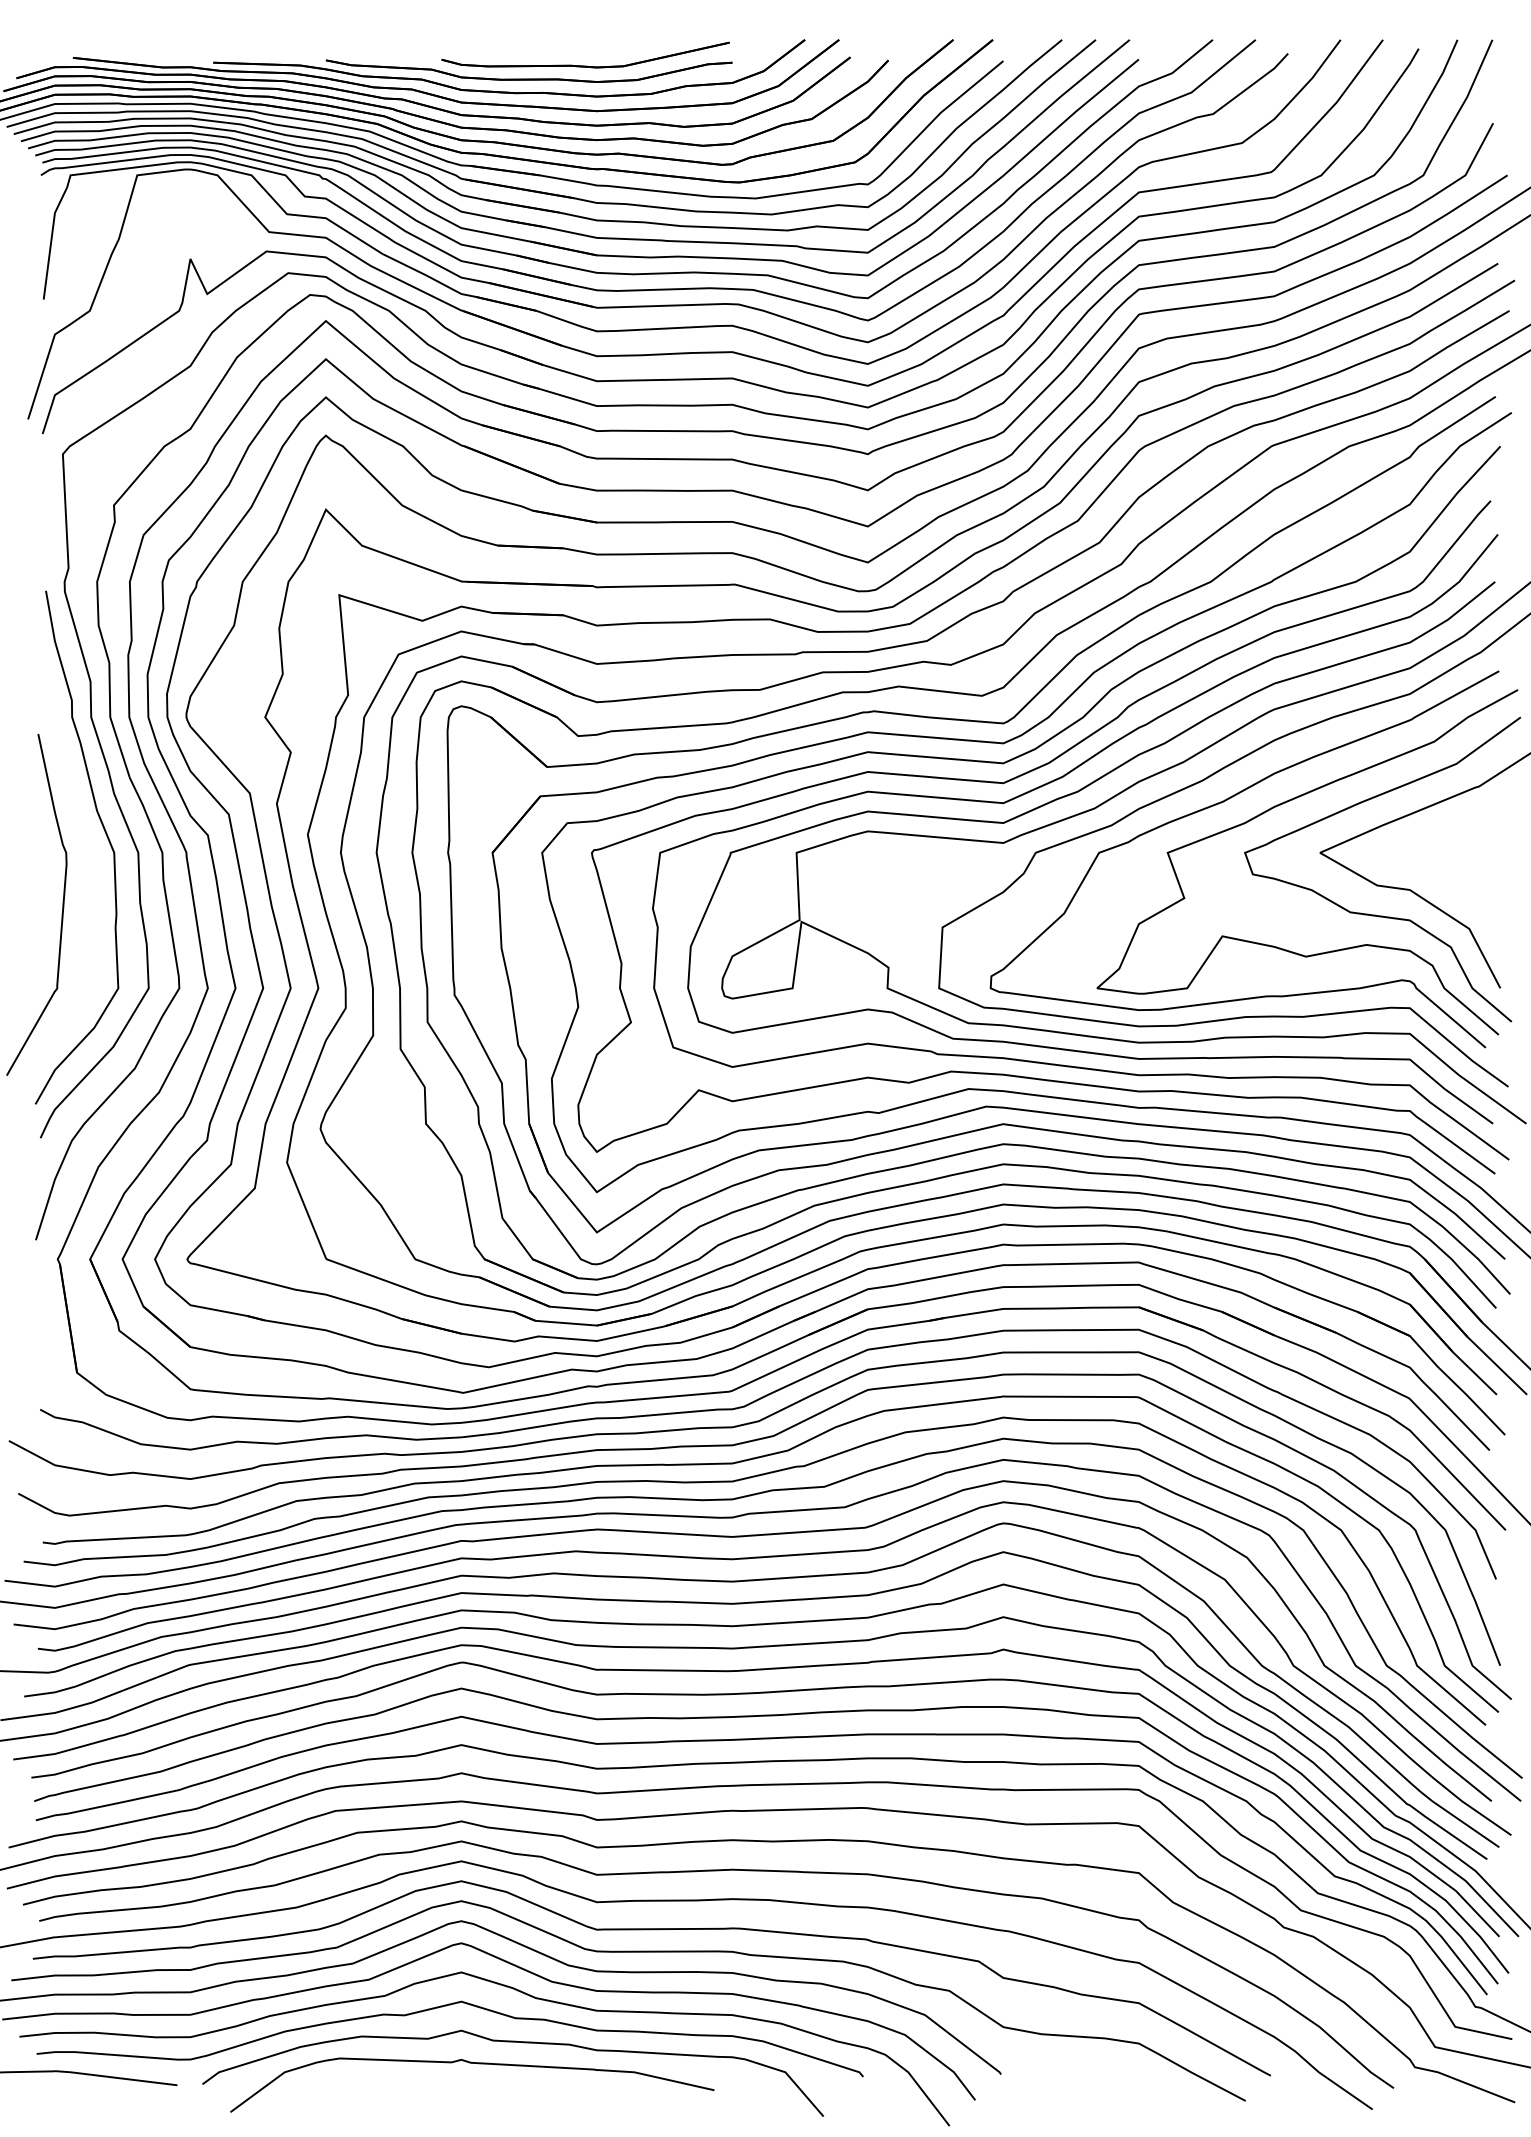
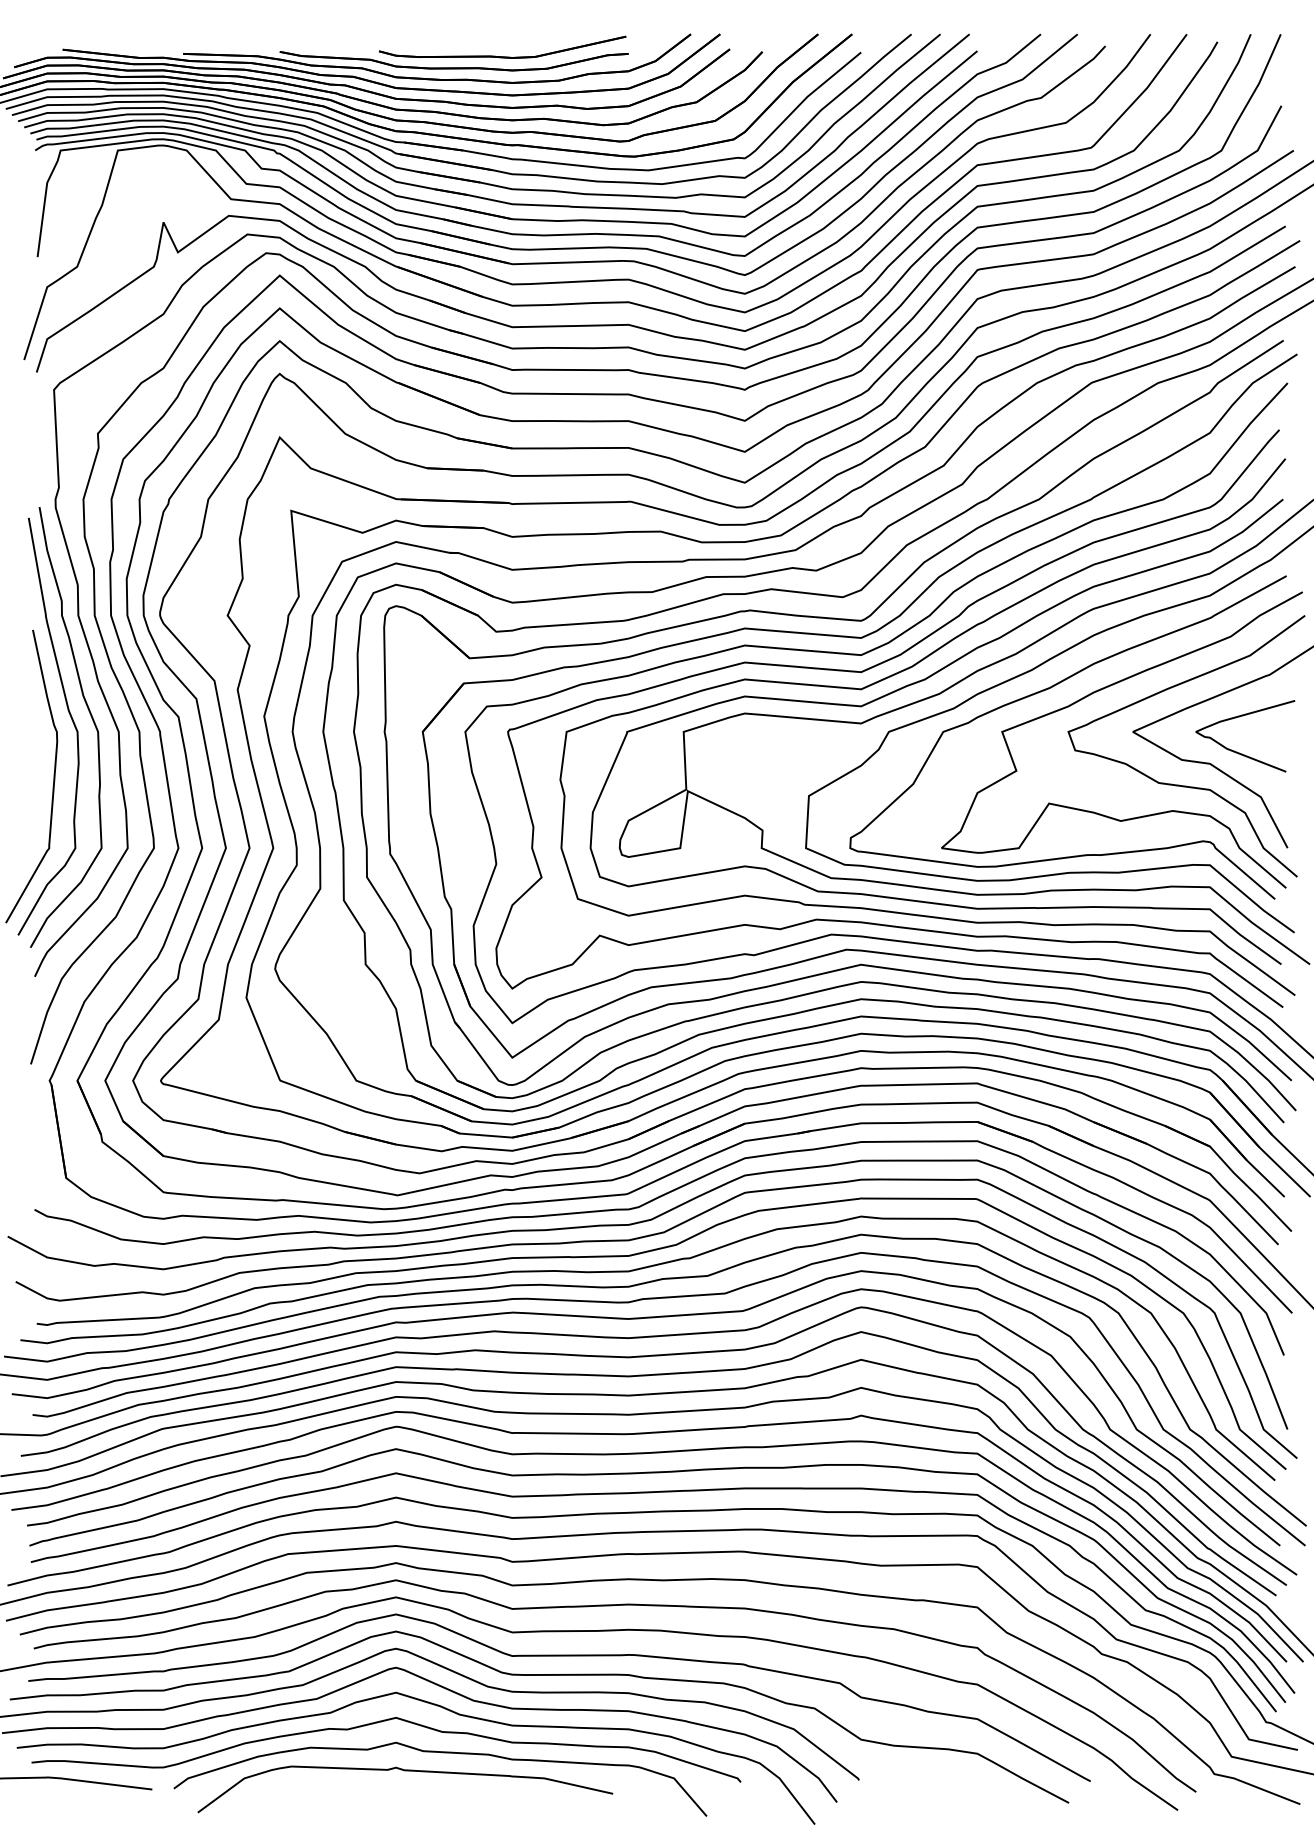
curve: (80, 833) -> (69, 715), added
curve: (1441, 875) -> (1237, 751), added

